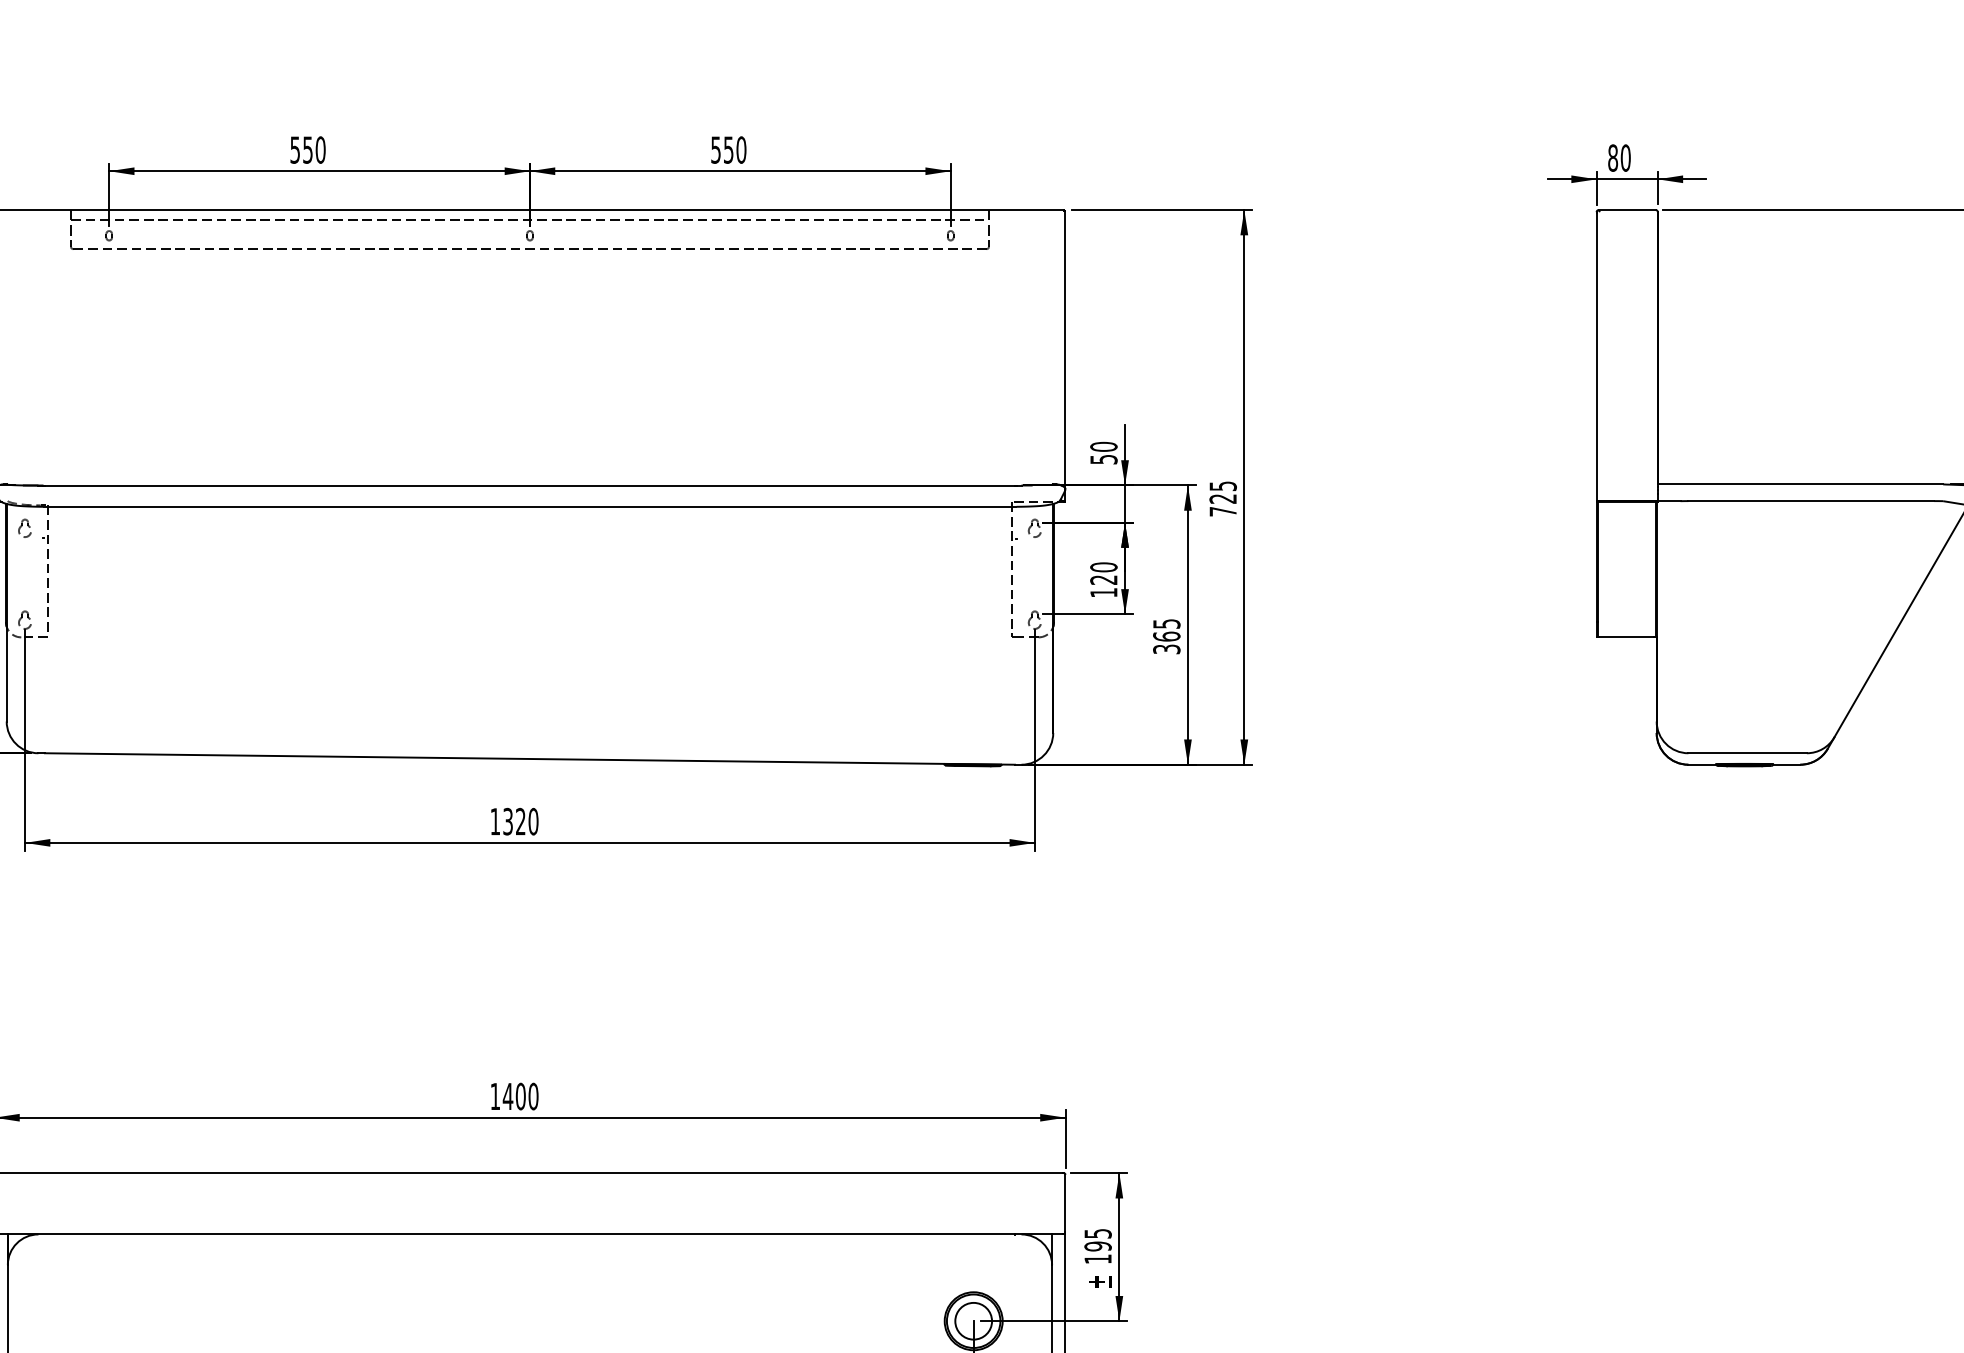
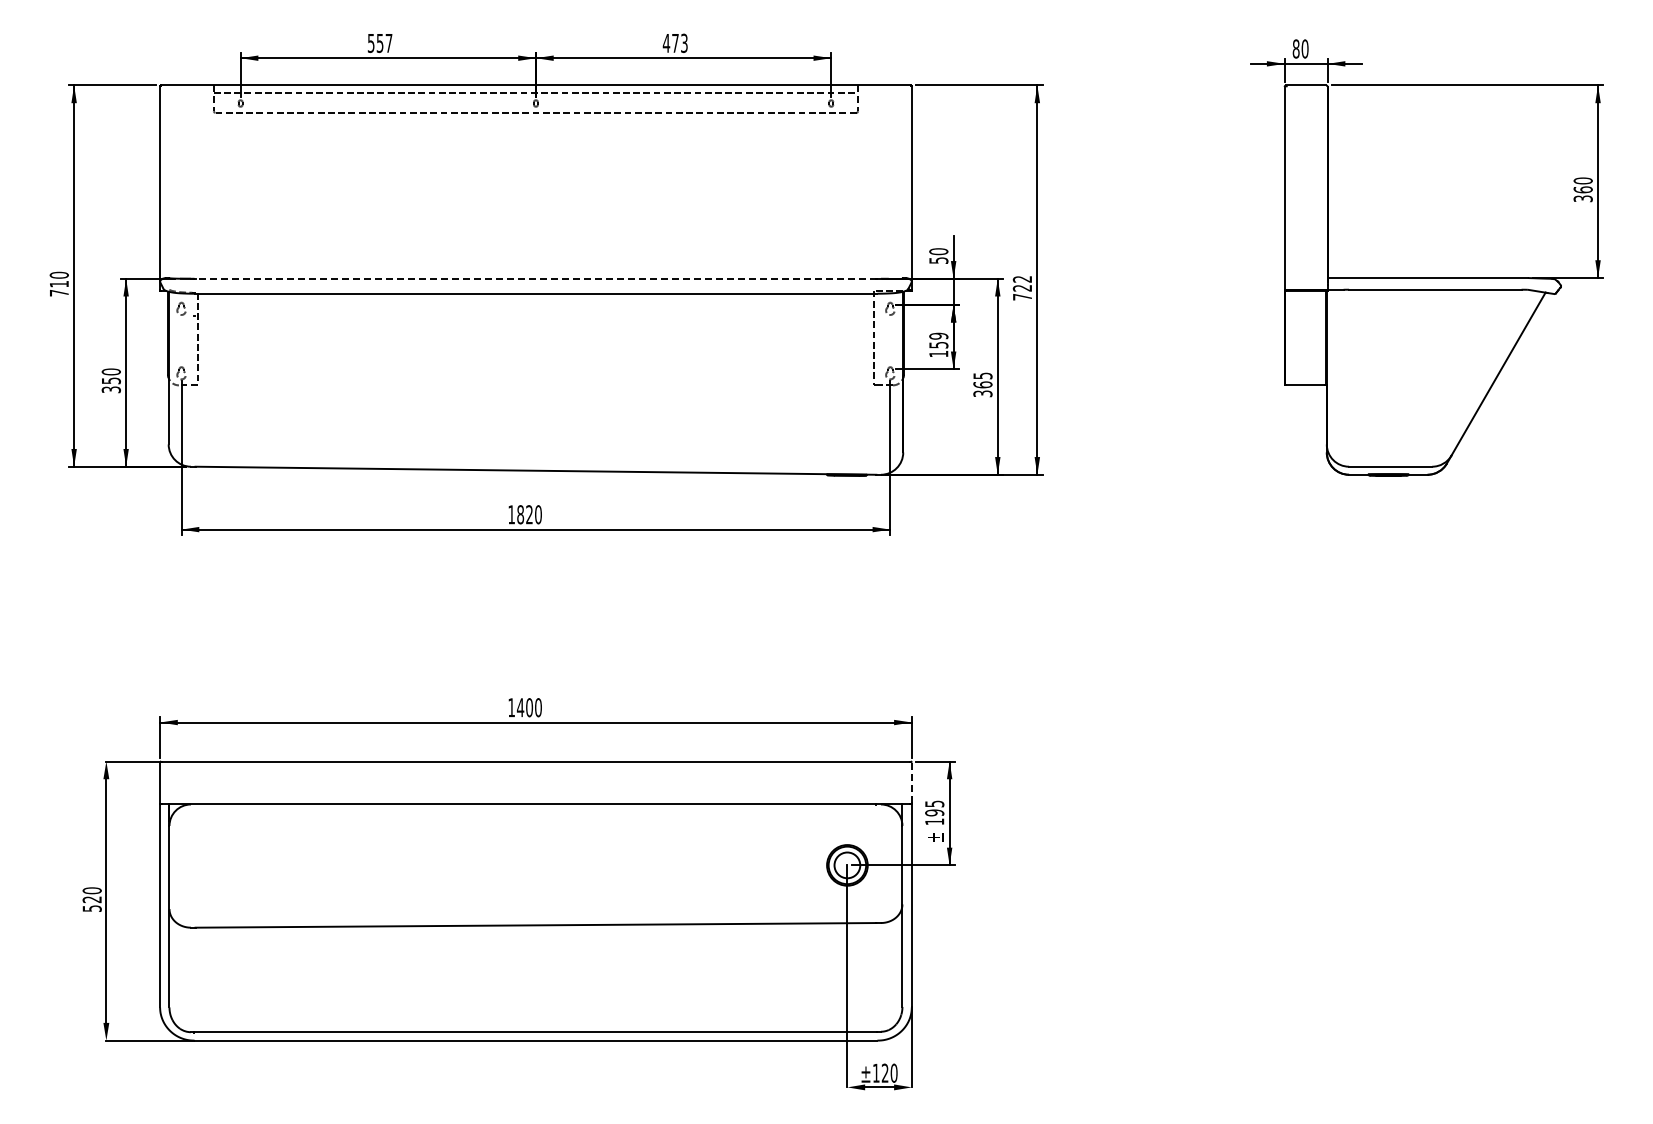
text: (319, 148) -> (388, 42), 550 -> 557
text: (727, 148) -> (674, 42), 550 -> 473
line: (529, 485) -> (535, 278), solid -> dashed
text: (1223, 486) -> (1022, 279), 725 -> 722
text: (1103, 573) -> (938, 340), 120 -> 159
text: (507, 821) -> (520, 514), 1320 -> 1820
line: (1065, 1203) -> (911, 782), solid -> dashed

